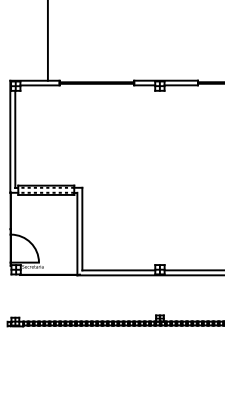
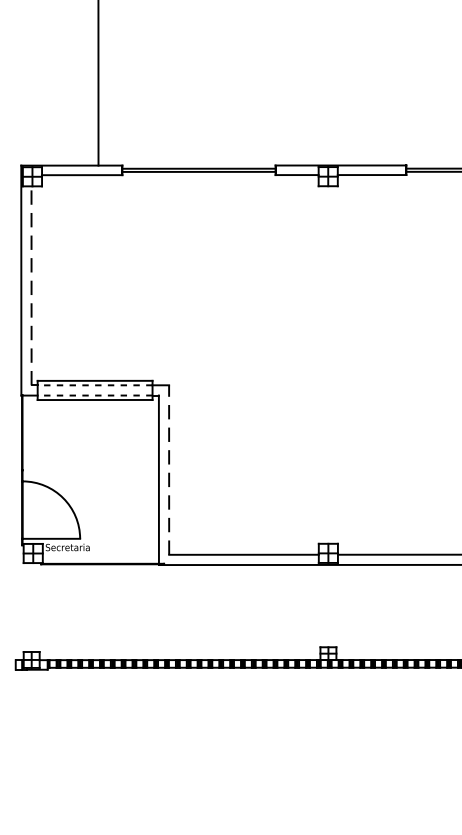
line: (15, 138) -> (31, 284), solid -> dashed
line: (82, 228) -> (169, 468), solid -> dashed

